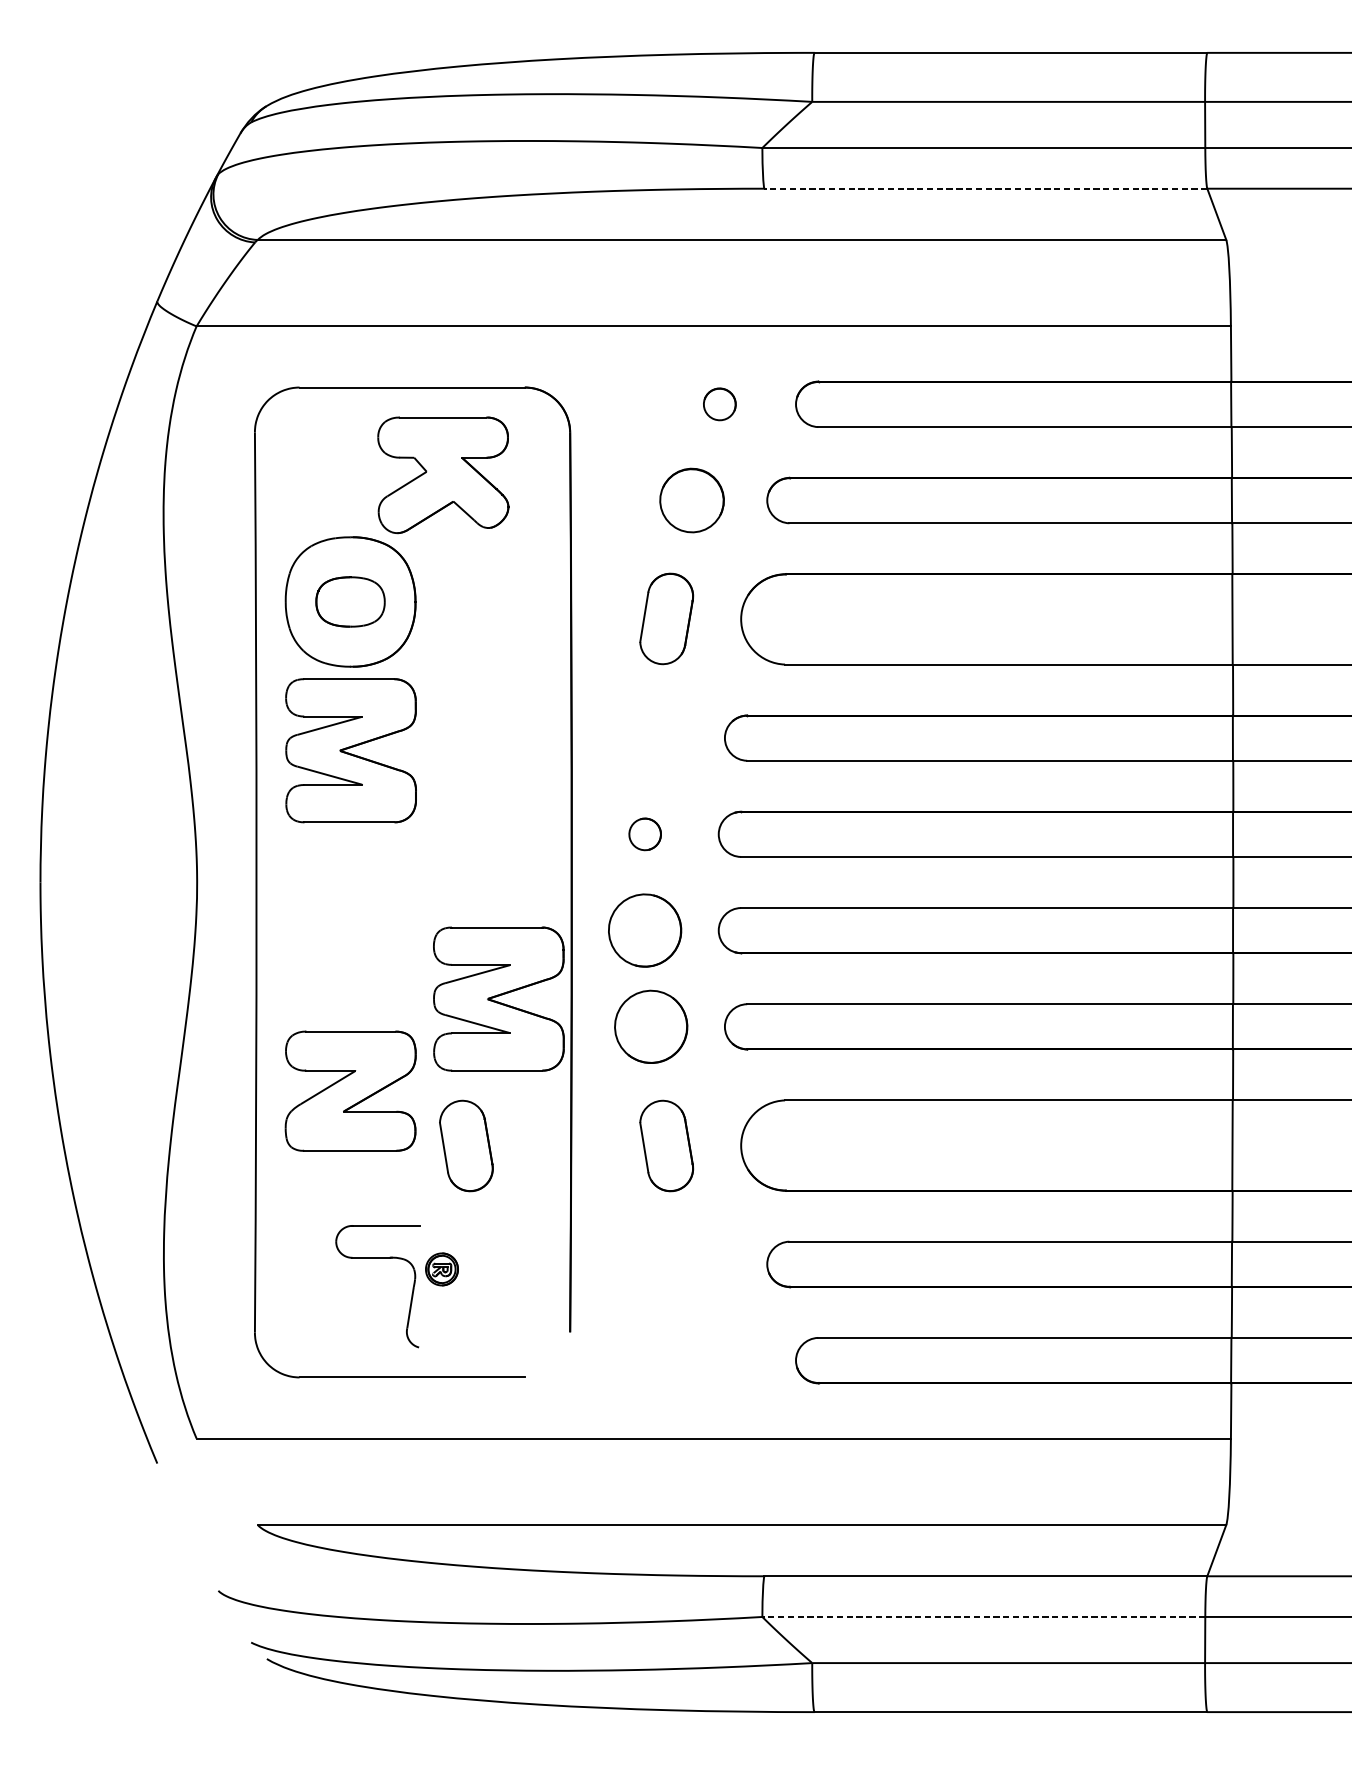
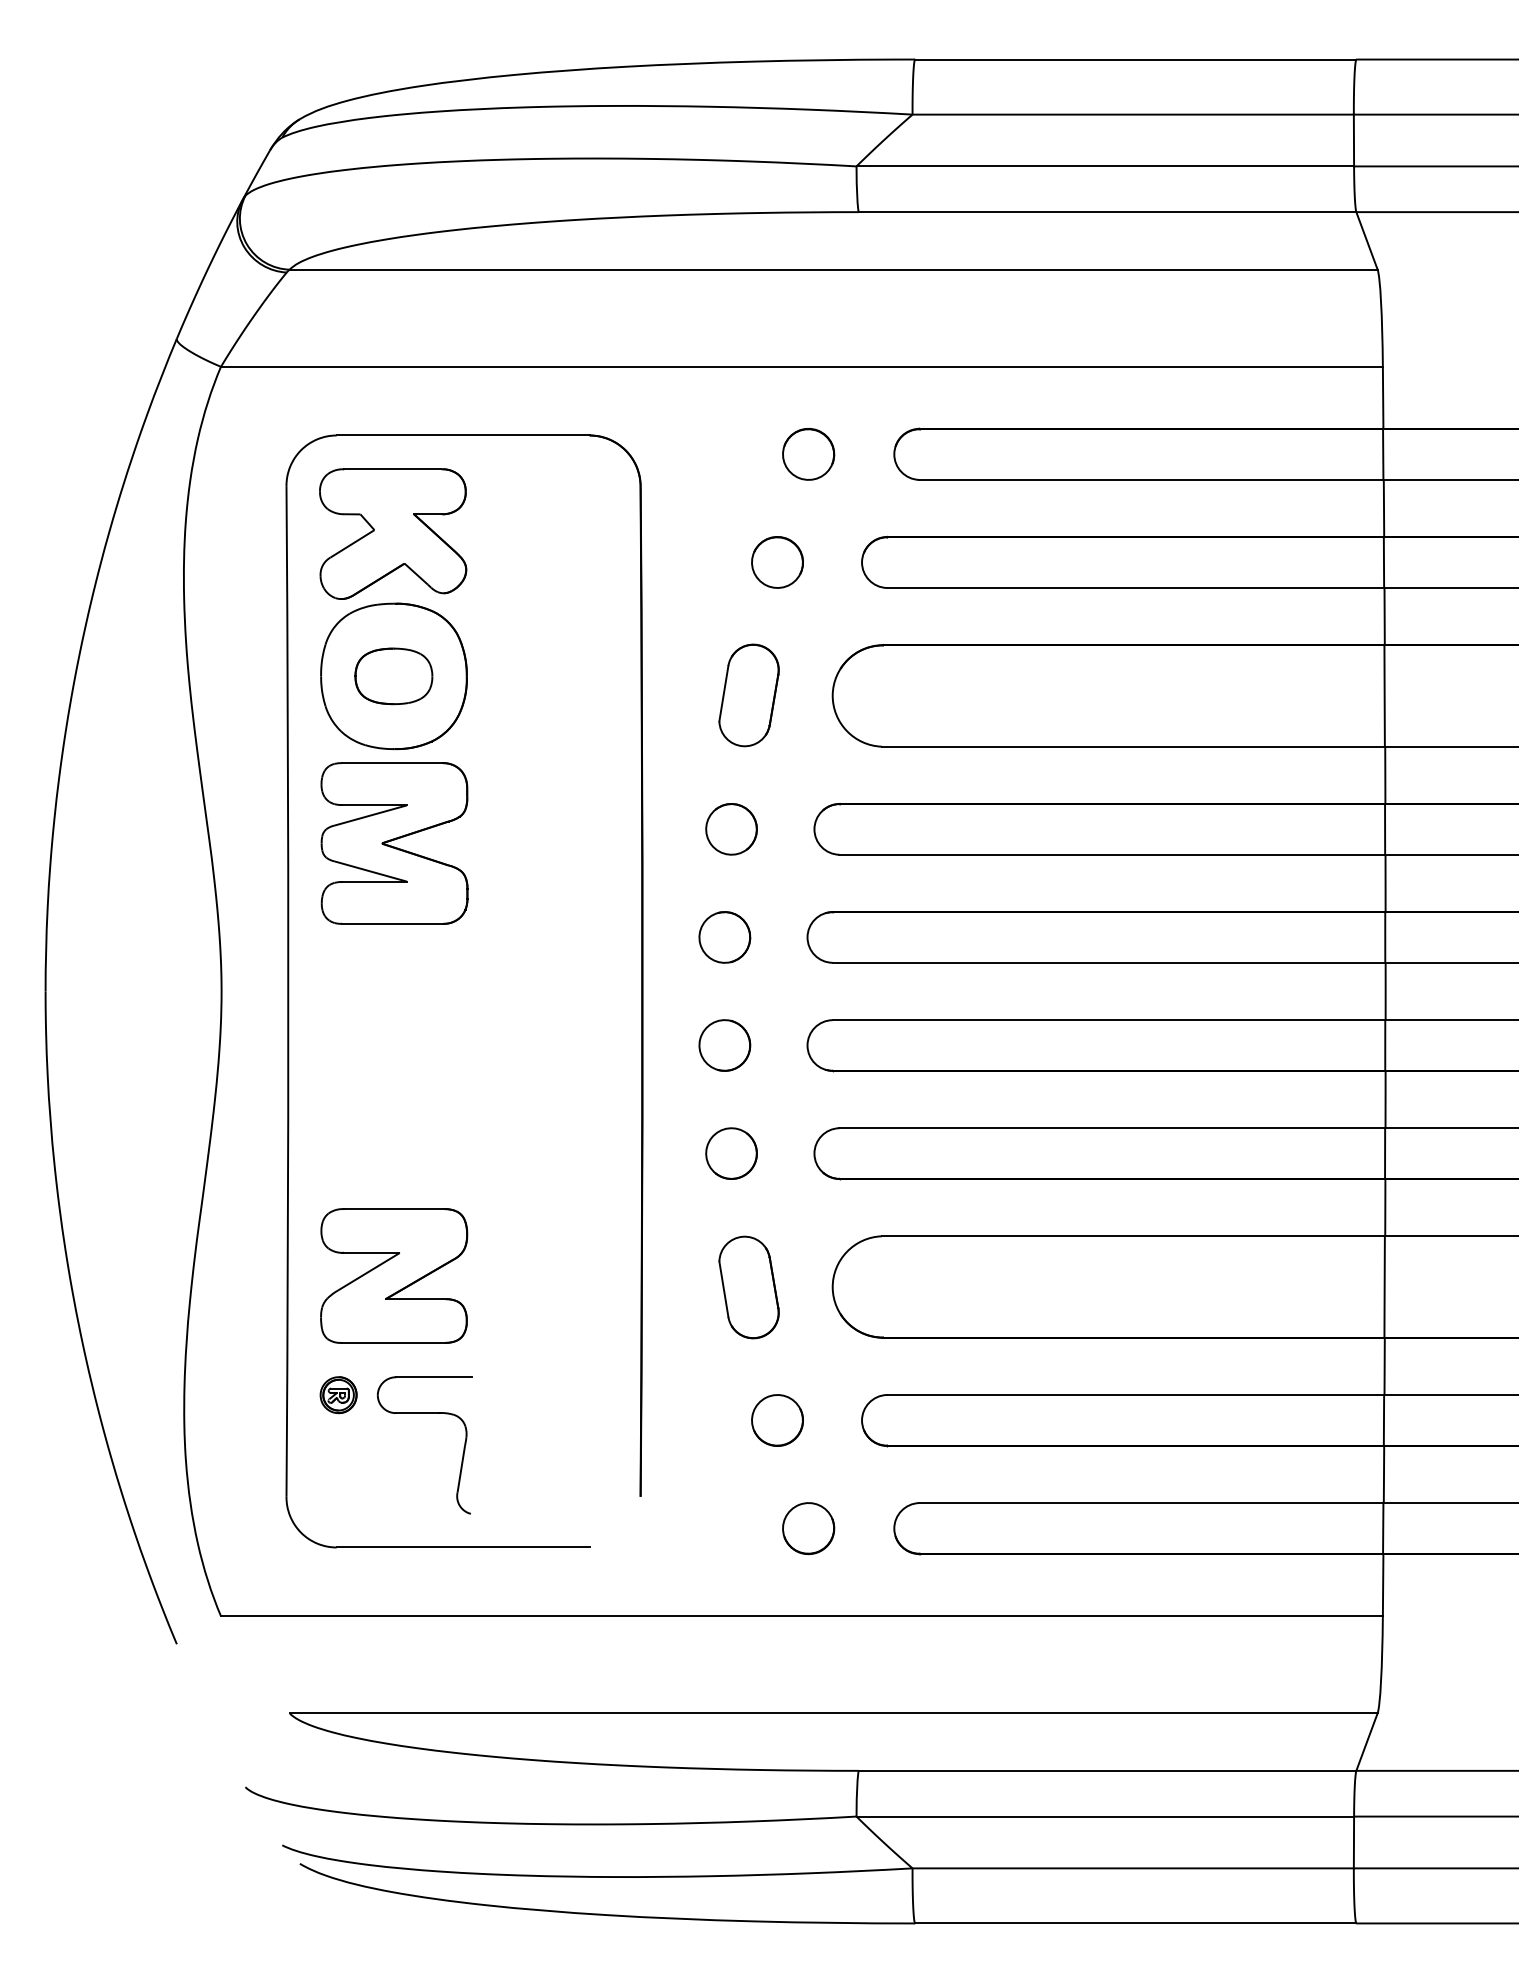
line: (985, 189) -> (1107, 212), dashed -> solid
part: (719, 404) -> (808, 454), size x1.43
part: (443, 474) -> (393, 533), moved
part: (692, 500) -> (777, 562), size x0.71
part: (651, 738) -> (731, 829), added
part: (644, 834) -> (724, 937), size x1.43
part: (644, 930) -> (724, 1045), size x0.62
part: (498, 999) -> (560, 1122), removed
part: (651, 1026) -> (731, 1153), size x0.62
part: (351, 1090) -> (394, 1275), moved
part: (465, 1145) -> (523, 1287), removed
part: (692, 1264) -> (777, 1420), added
part: (441, 1269) -> (338, 1395), moved
part: (719, 1360) -> (808, 1528), added
line: (984, 1616) -> (1105, 1816), dashed -> solid

